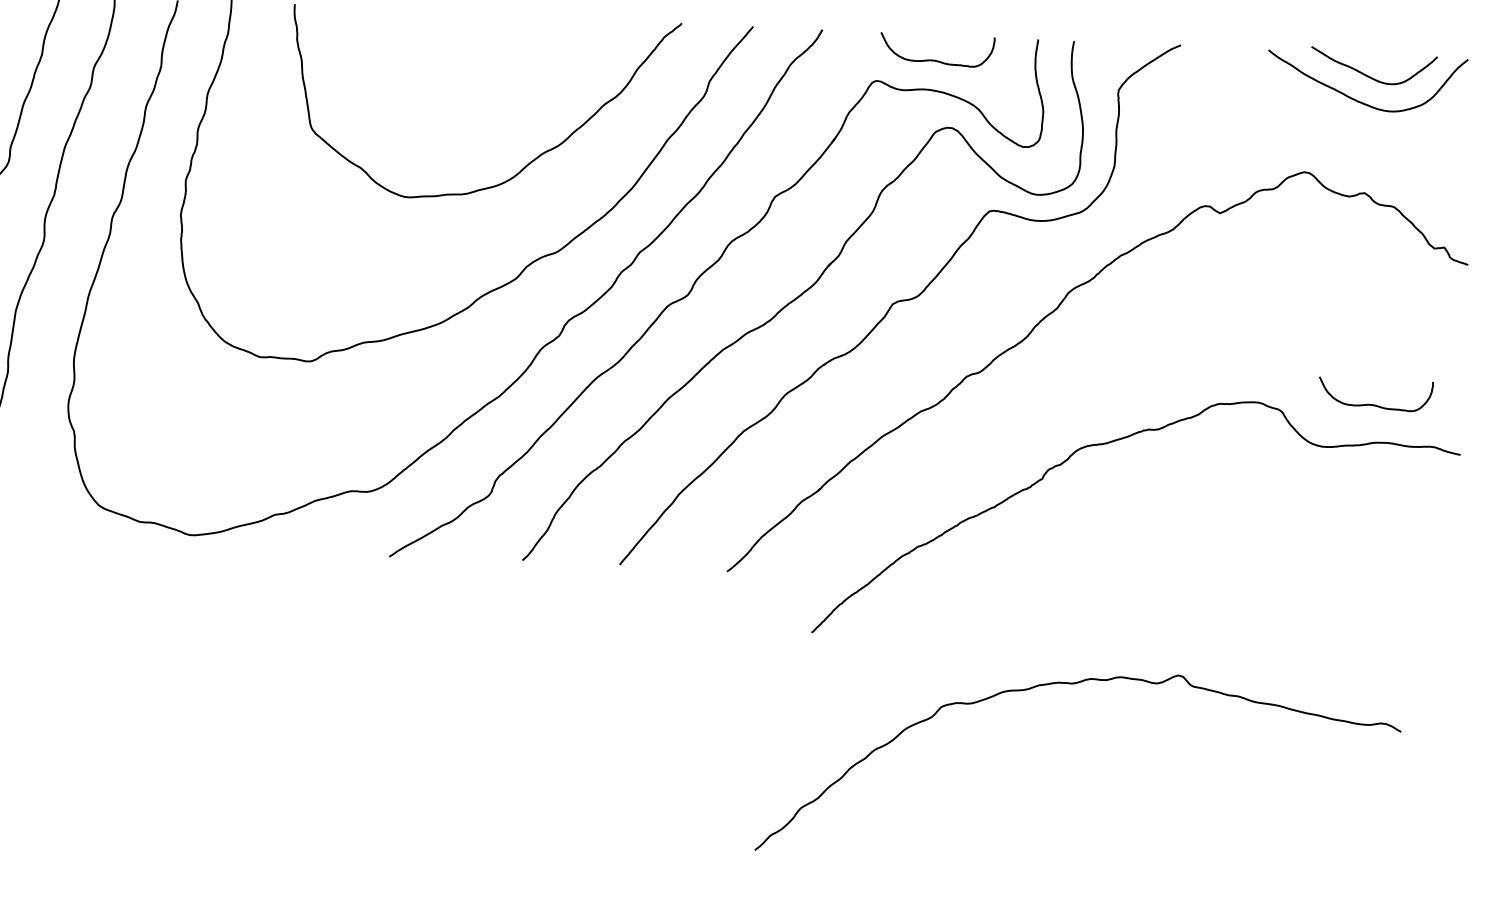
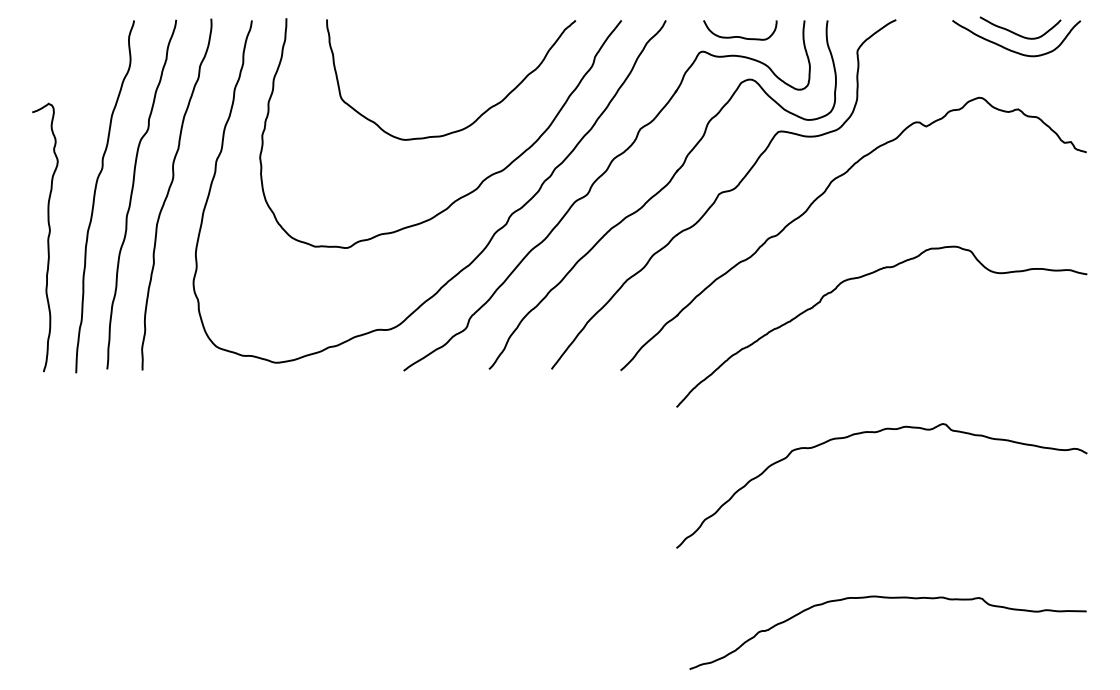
curve: (1375, 404) -> (1031, 244), removed
curve: (1072, 685) -> (875, 433), moved

